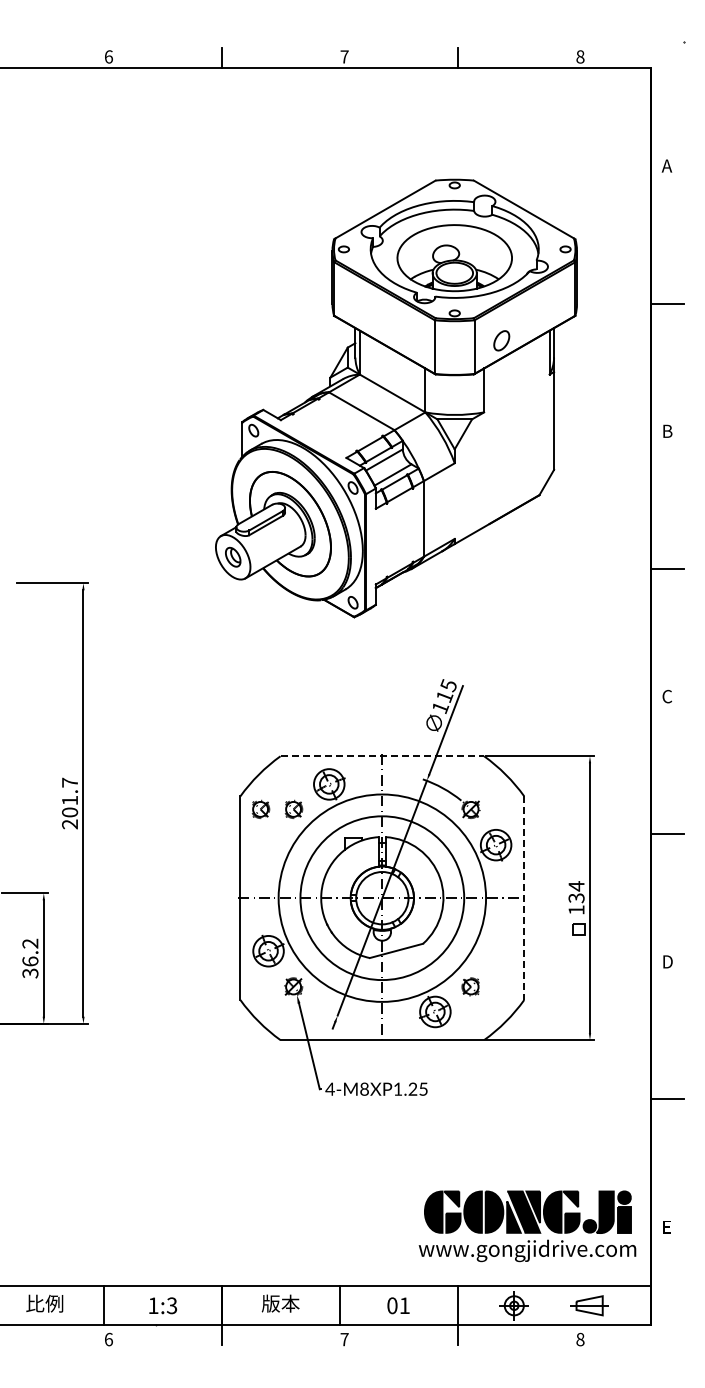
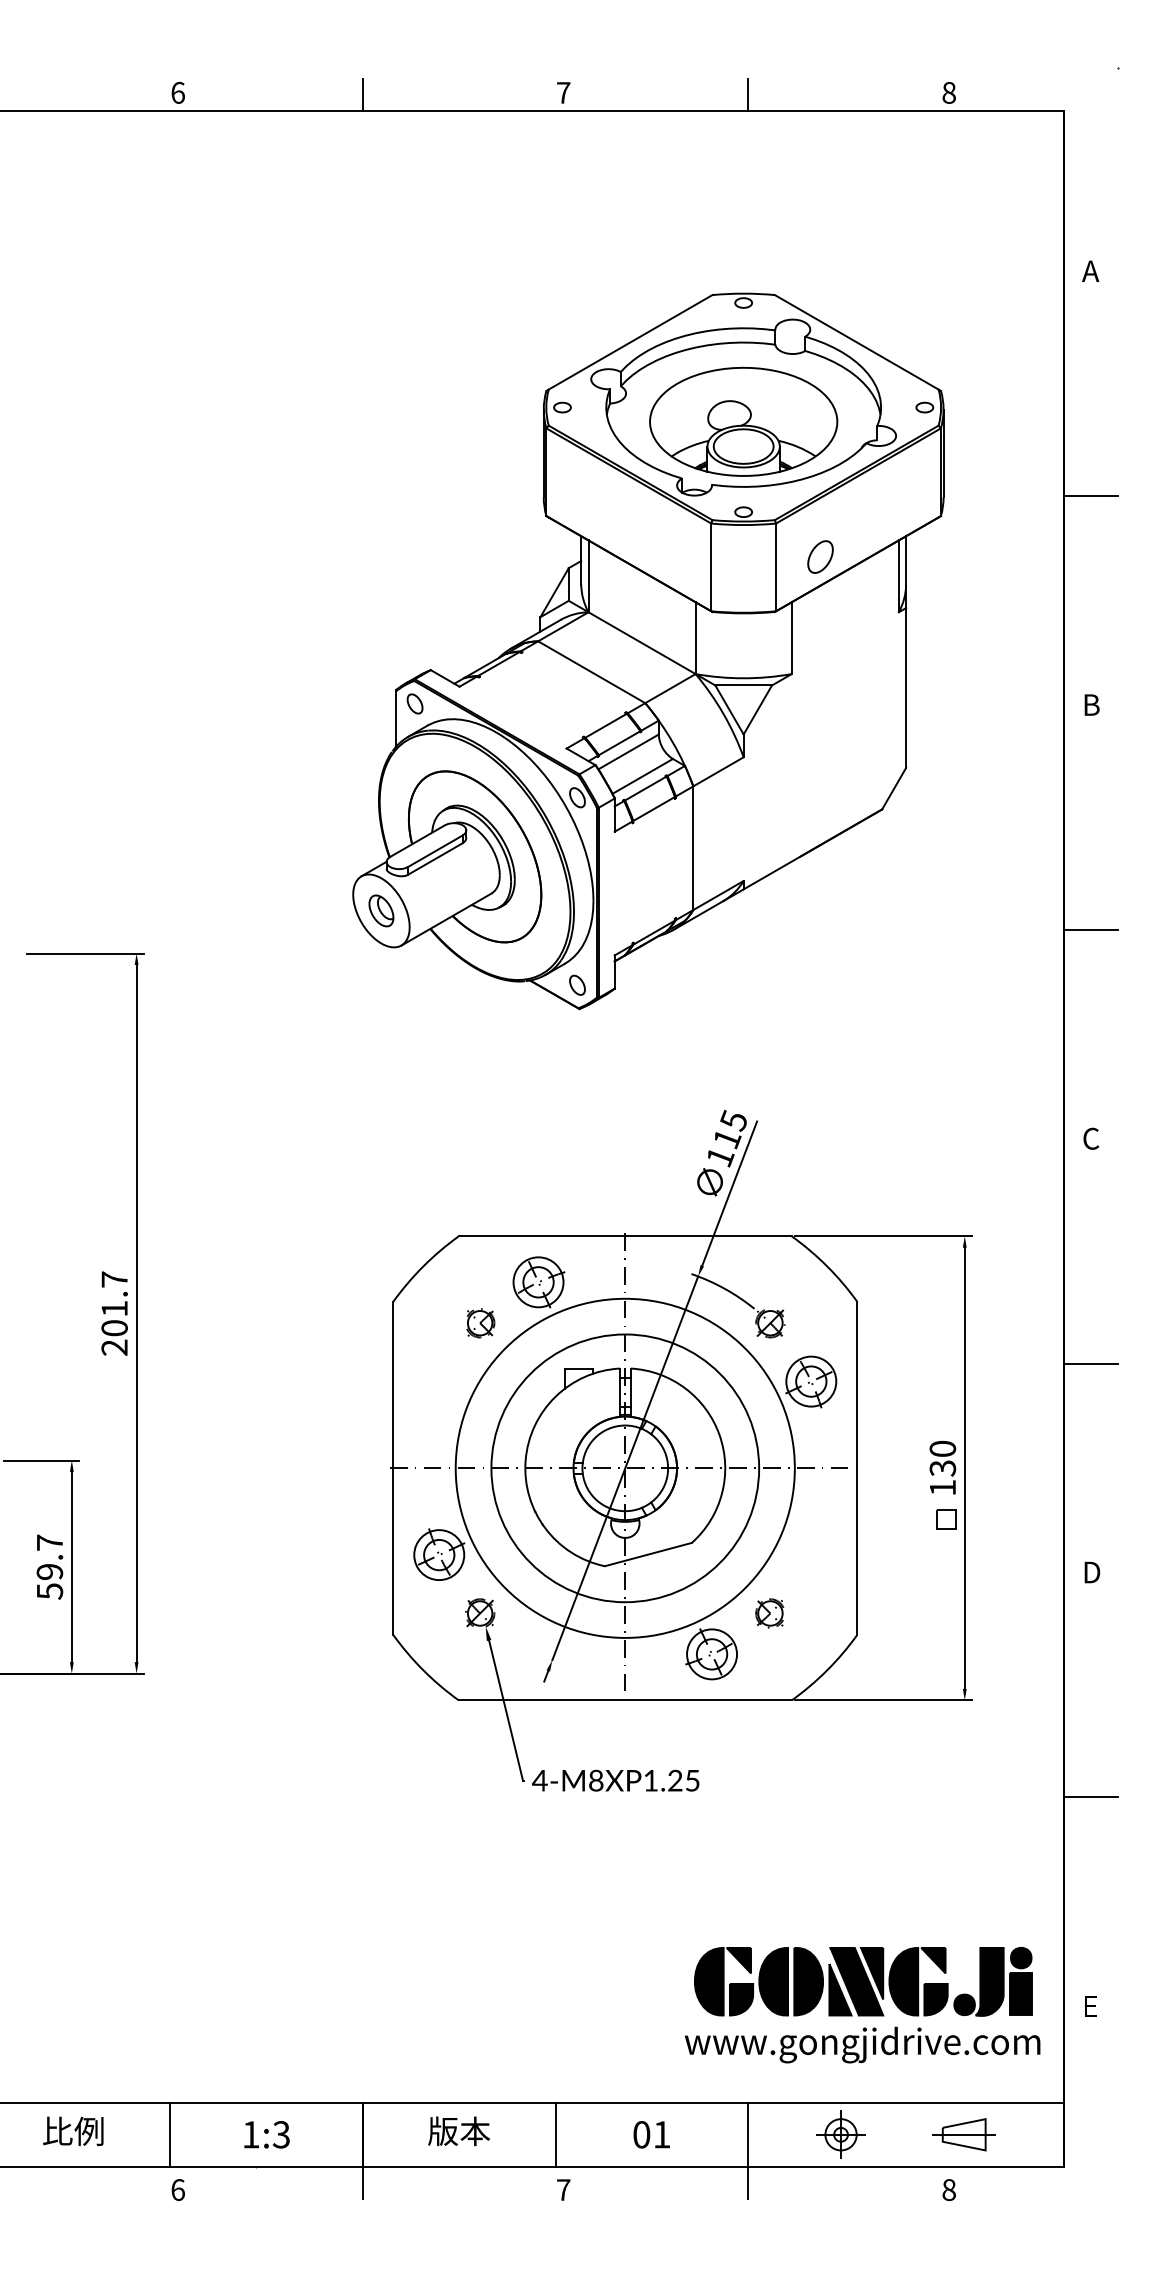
line: (382, 756) -> (625, 1236), dashed -> solid
part: (260, 808) -> (426, 1321), removed
text: (576, 886) -> (942, 1449), 134 -> 130
line: (524, 898) -> (857, 1468), dashed -> solid
text: (30, 957) -> (50, 1565), 36.2 -> 59.7

